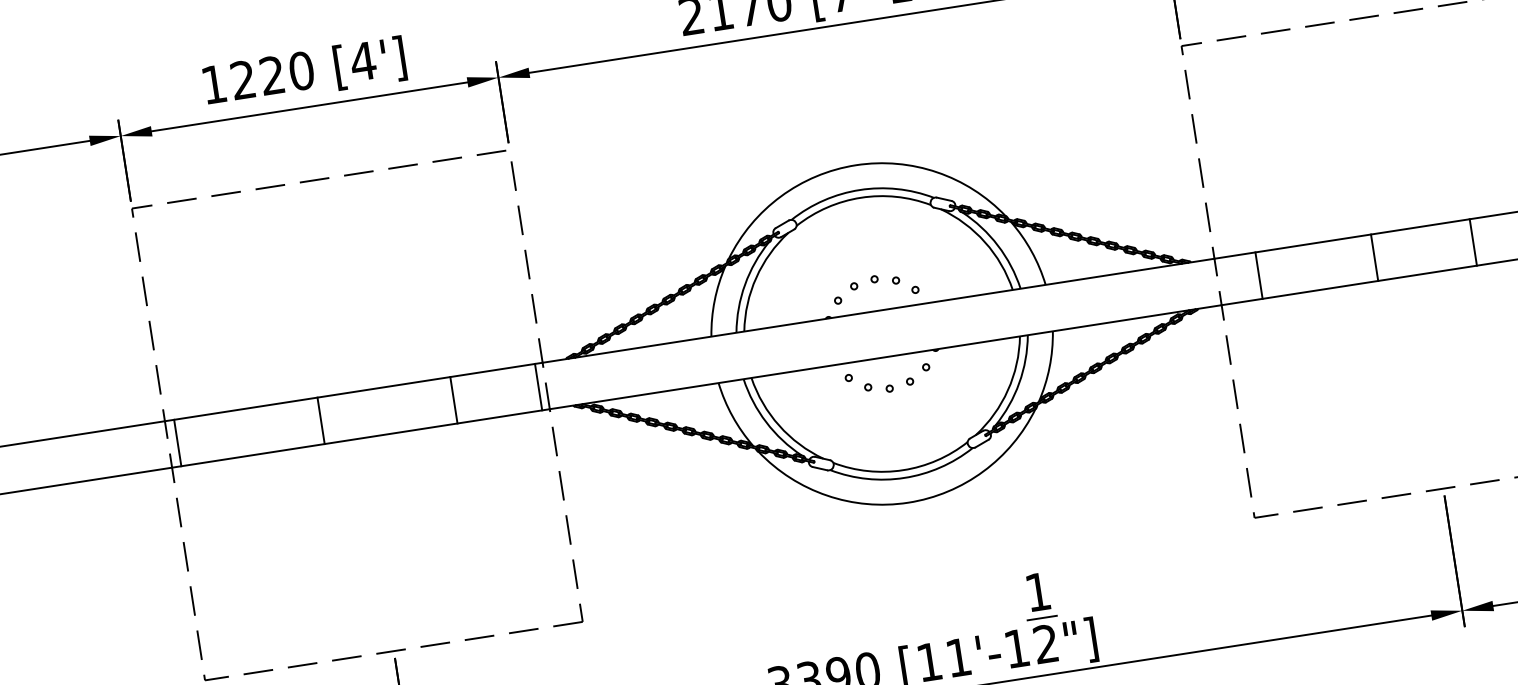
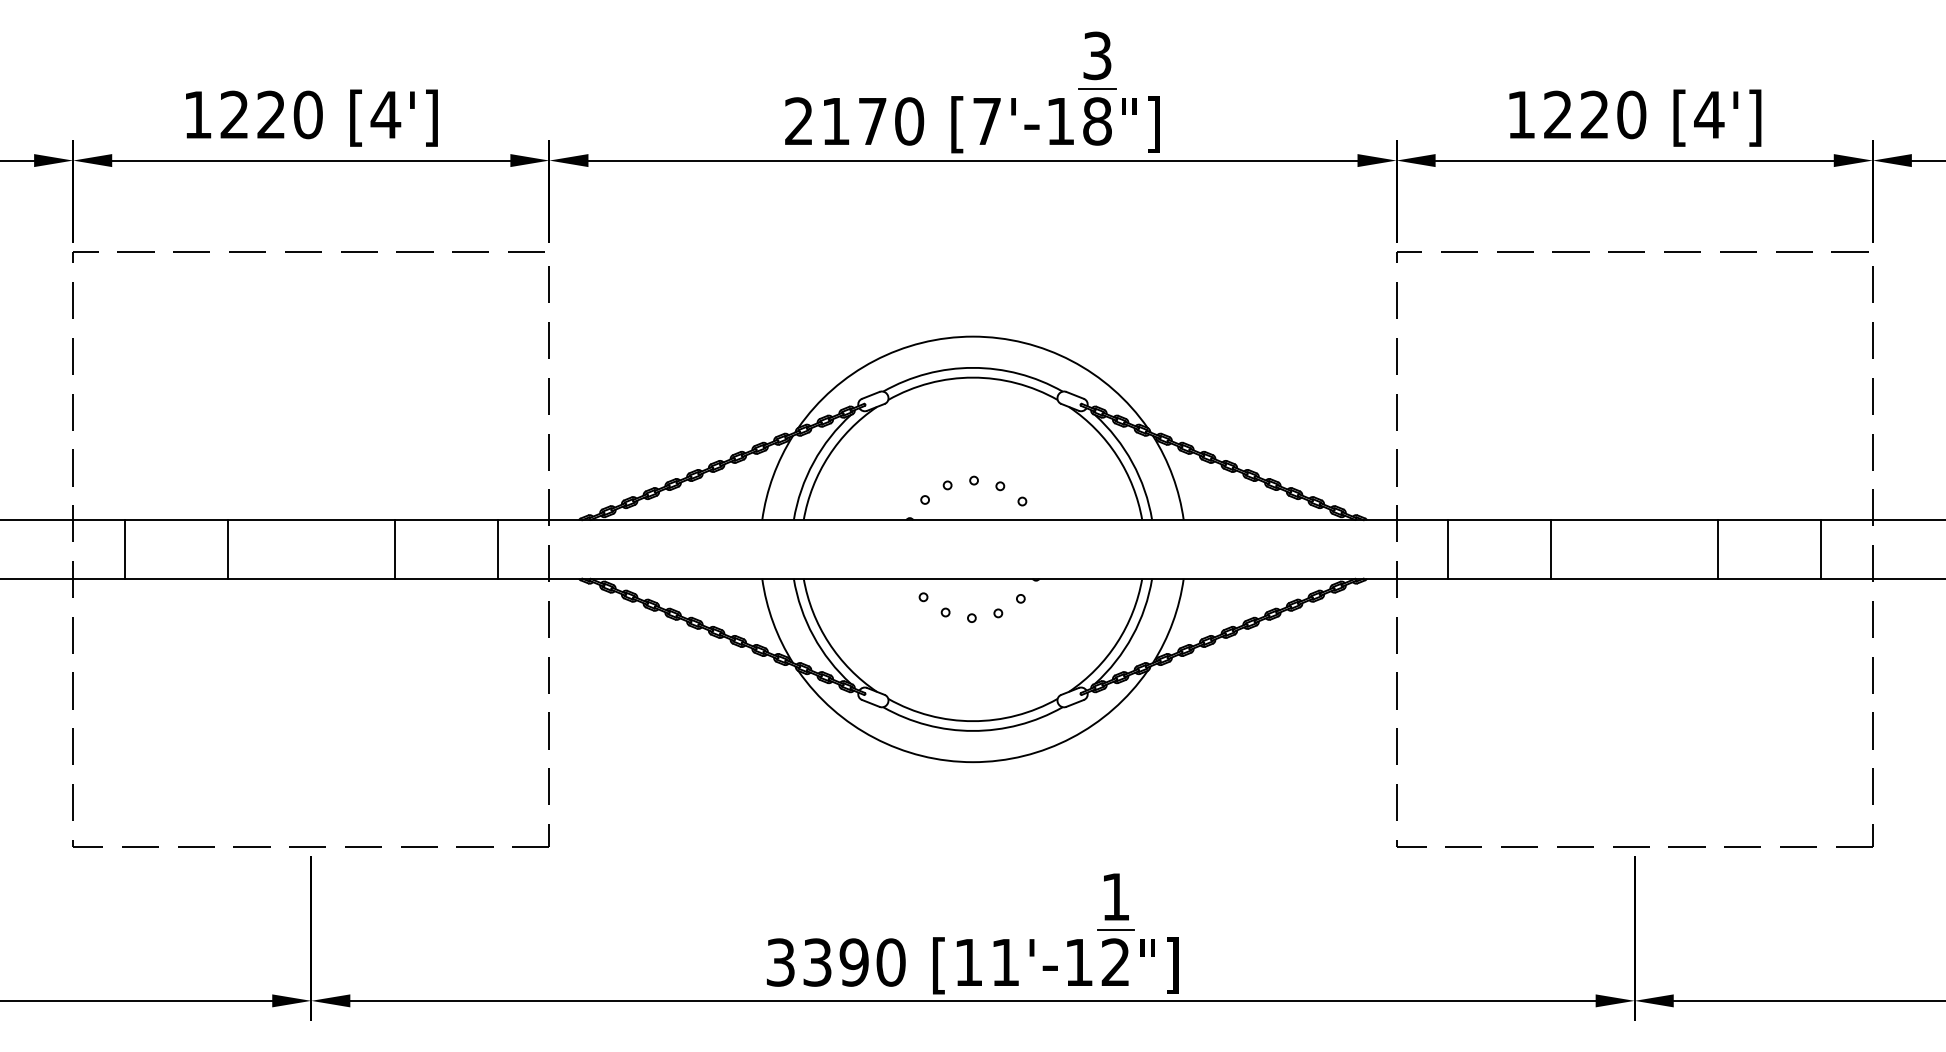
line: (1374, 257) -> (1550, 549), moved
line: (538, 387) -> (497, 549), moved
line: (454, 400) -> (395, 549), moved
line: (321, 420) -> (227, 549), moved
line: (177, 443) -> (124, 549), moved

